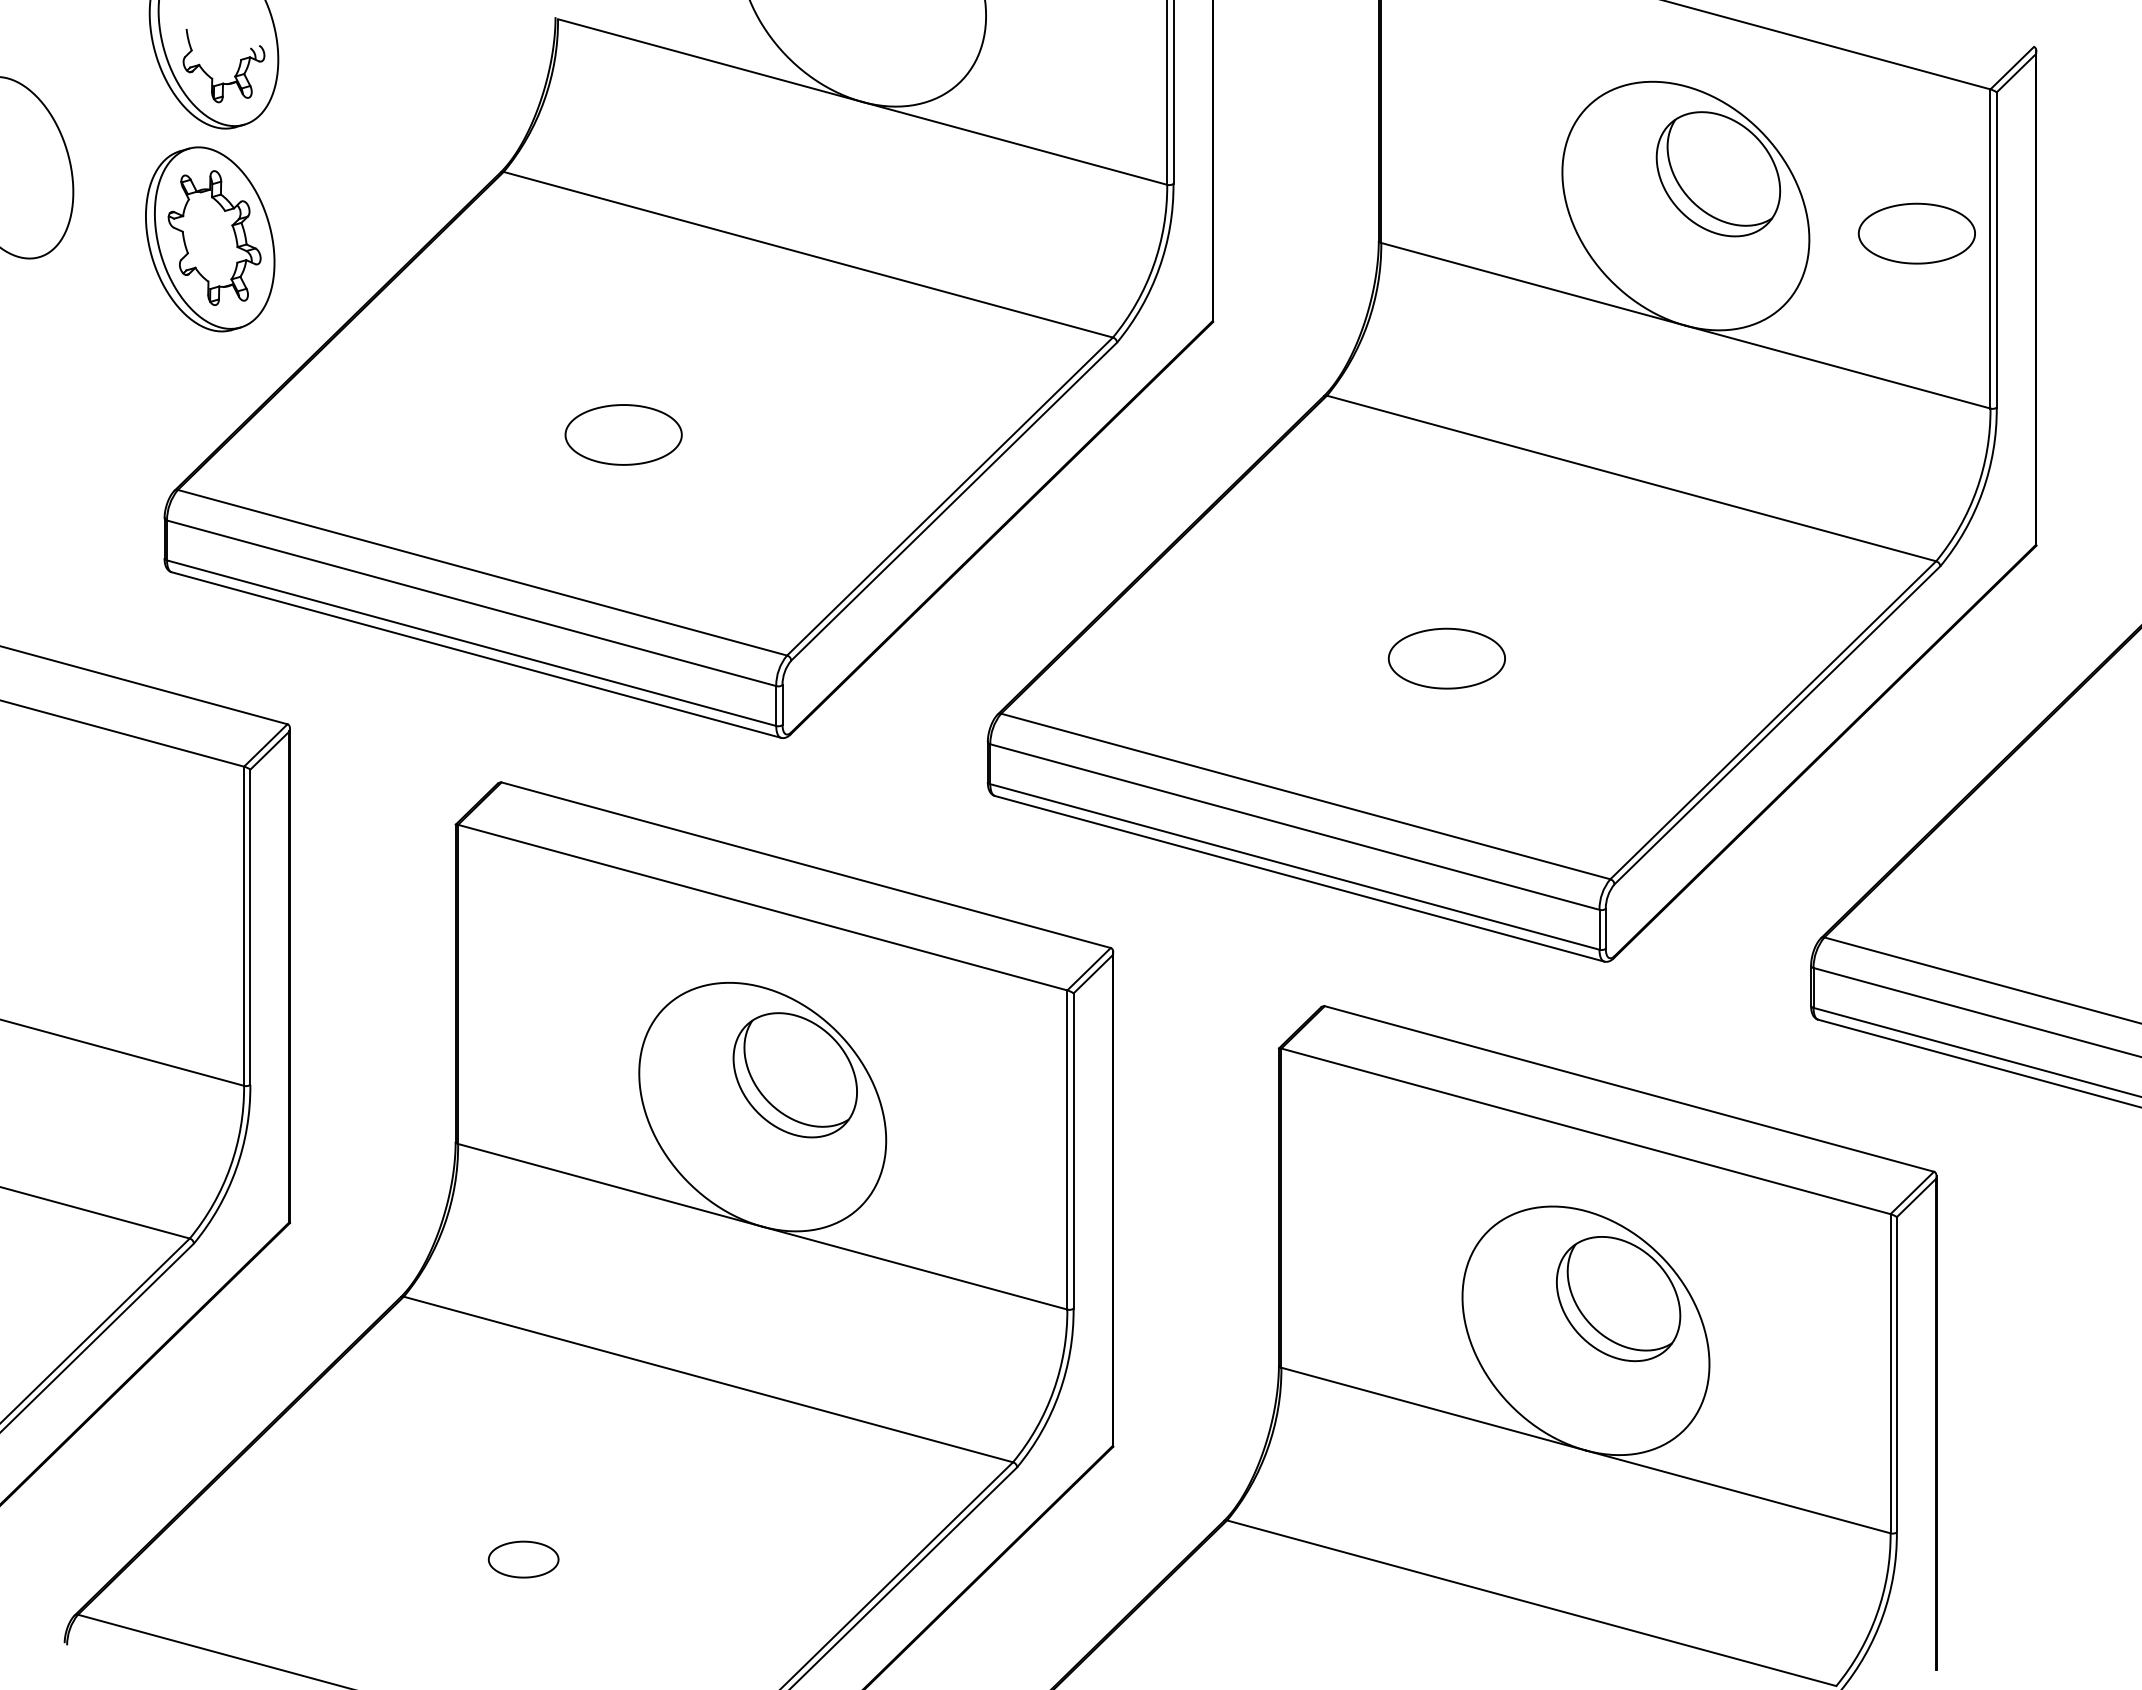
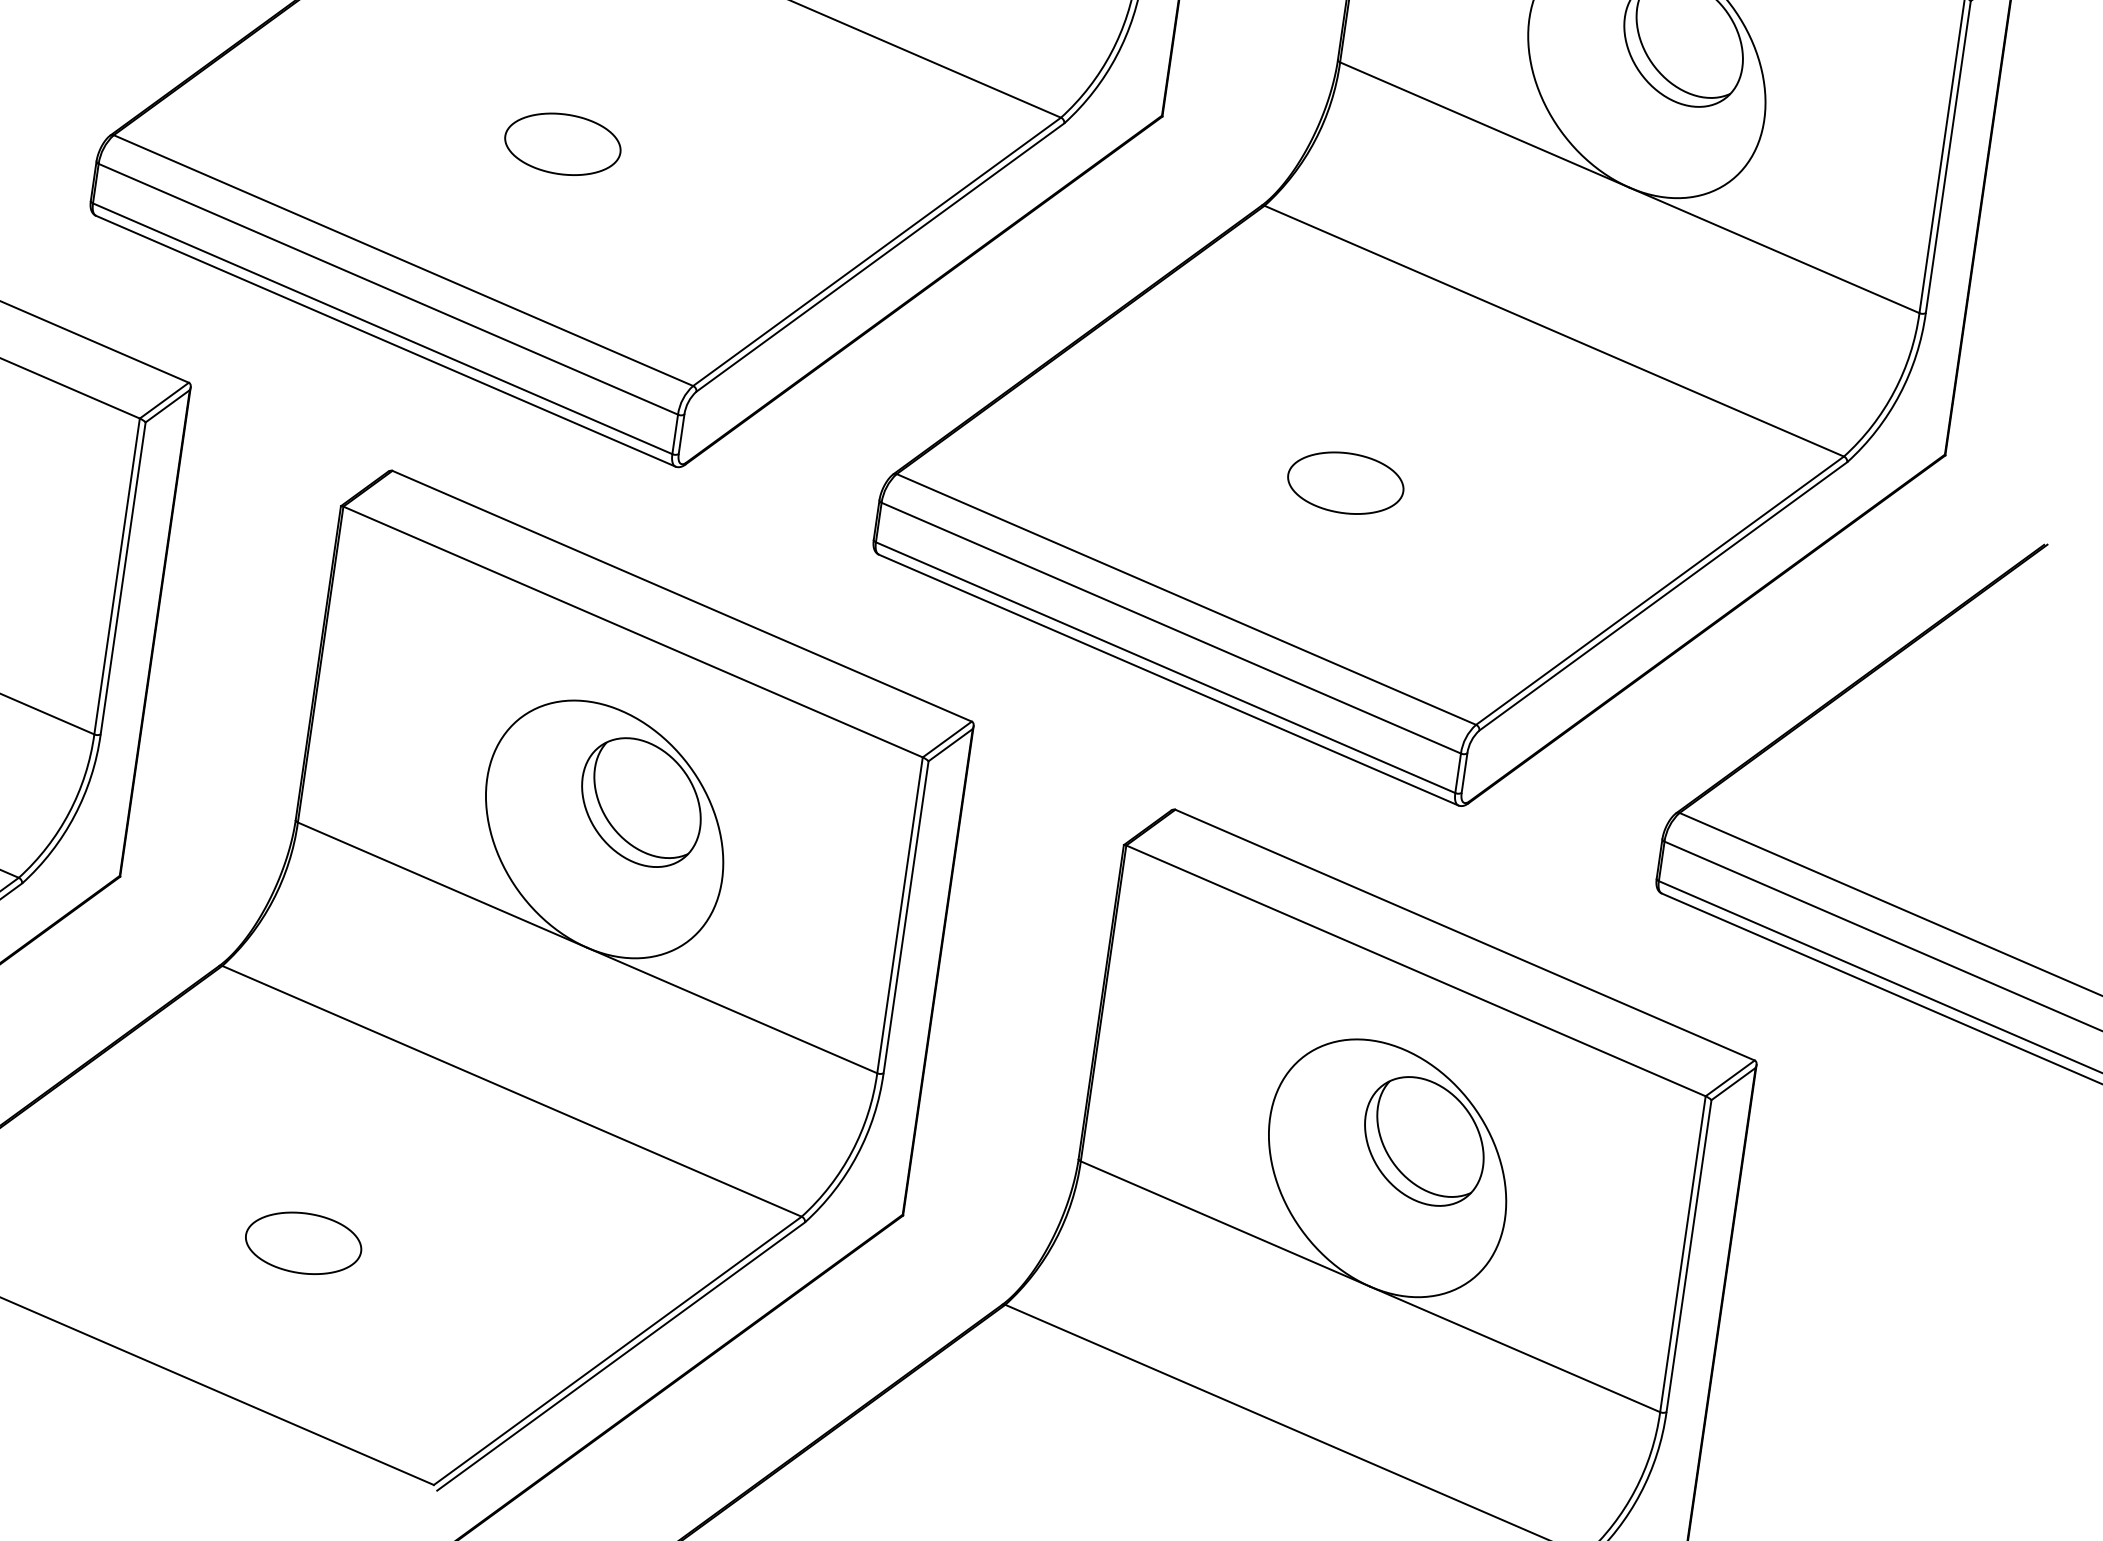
part: (1916, 233) -> (1871, 129), removed
part: (523, 1559) -> (303, 1243), size x1.67

